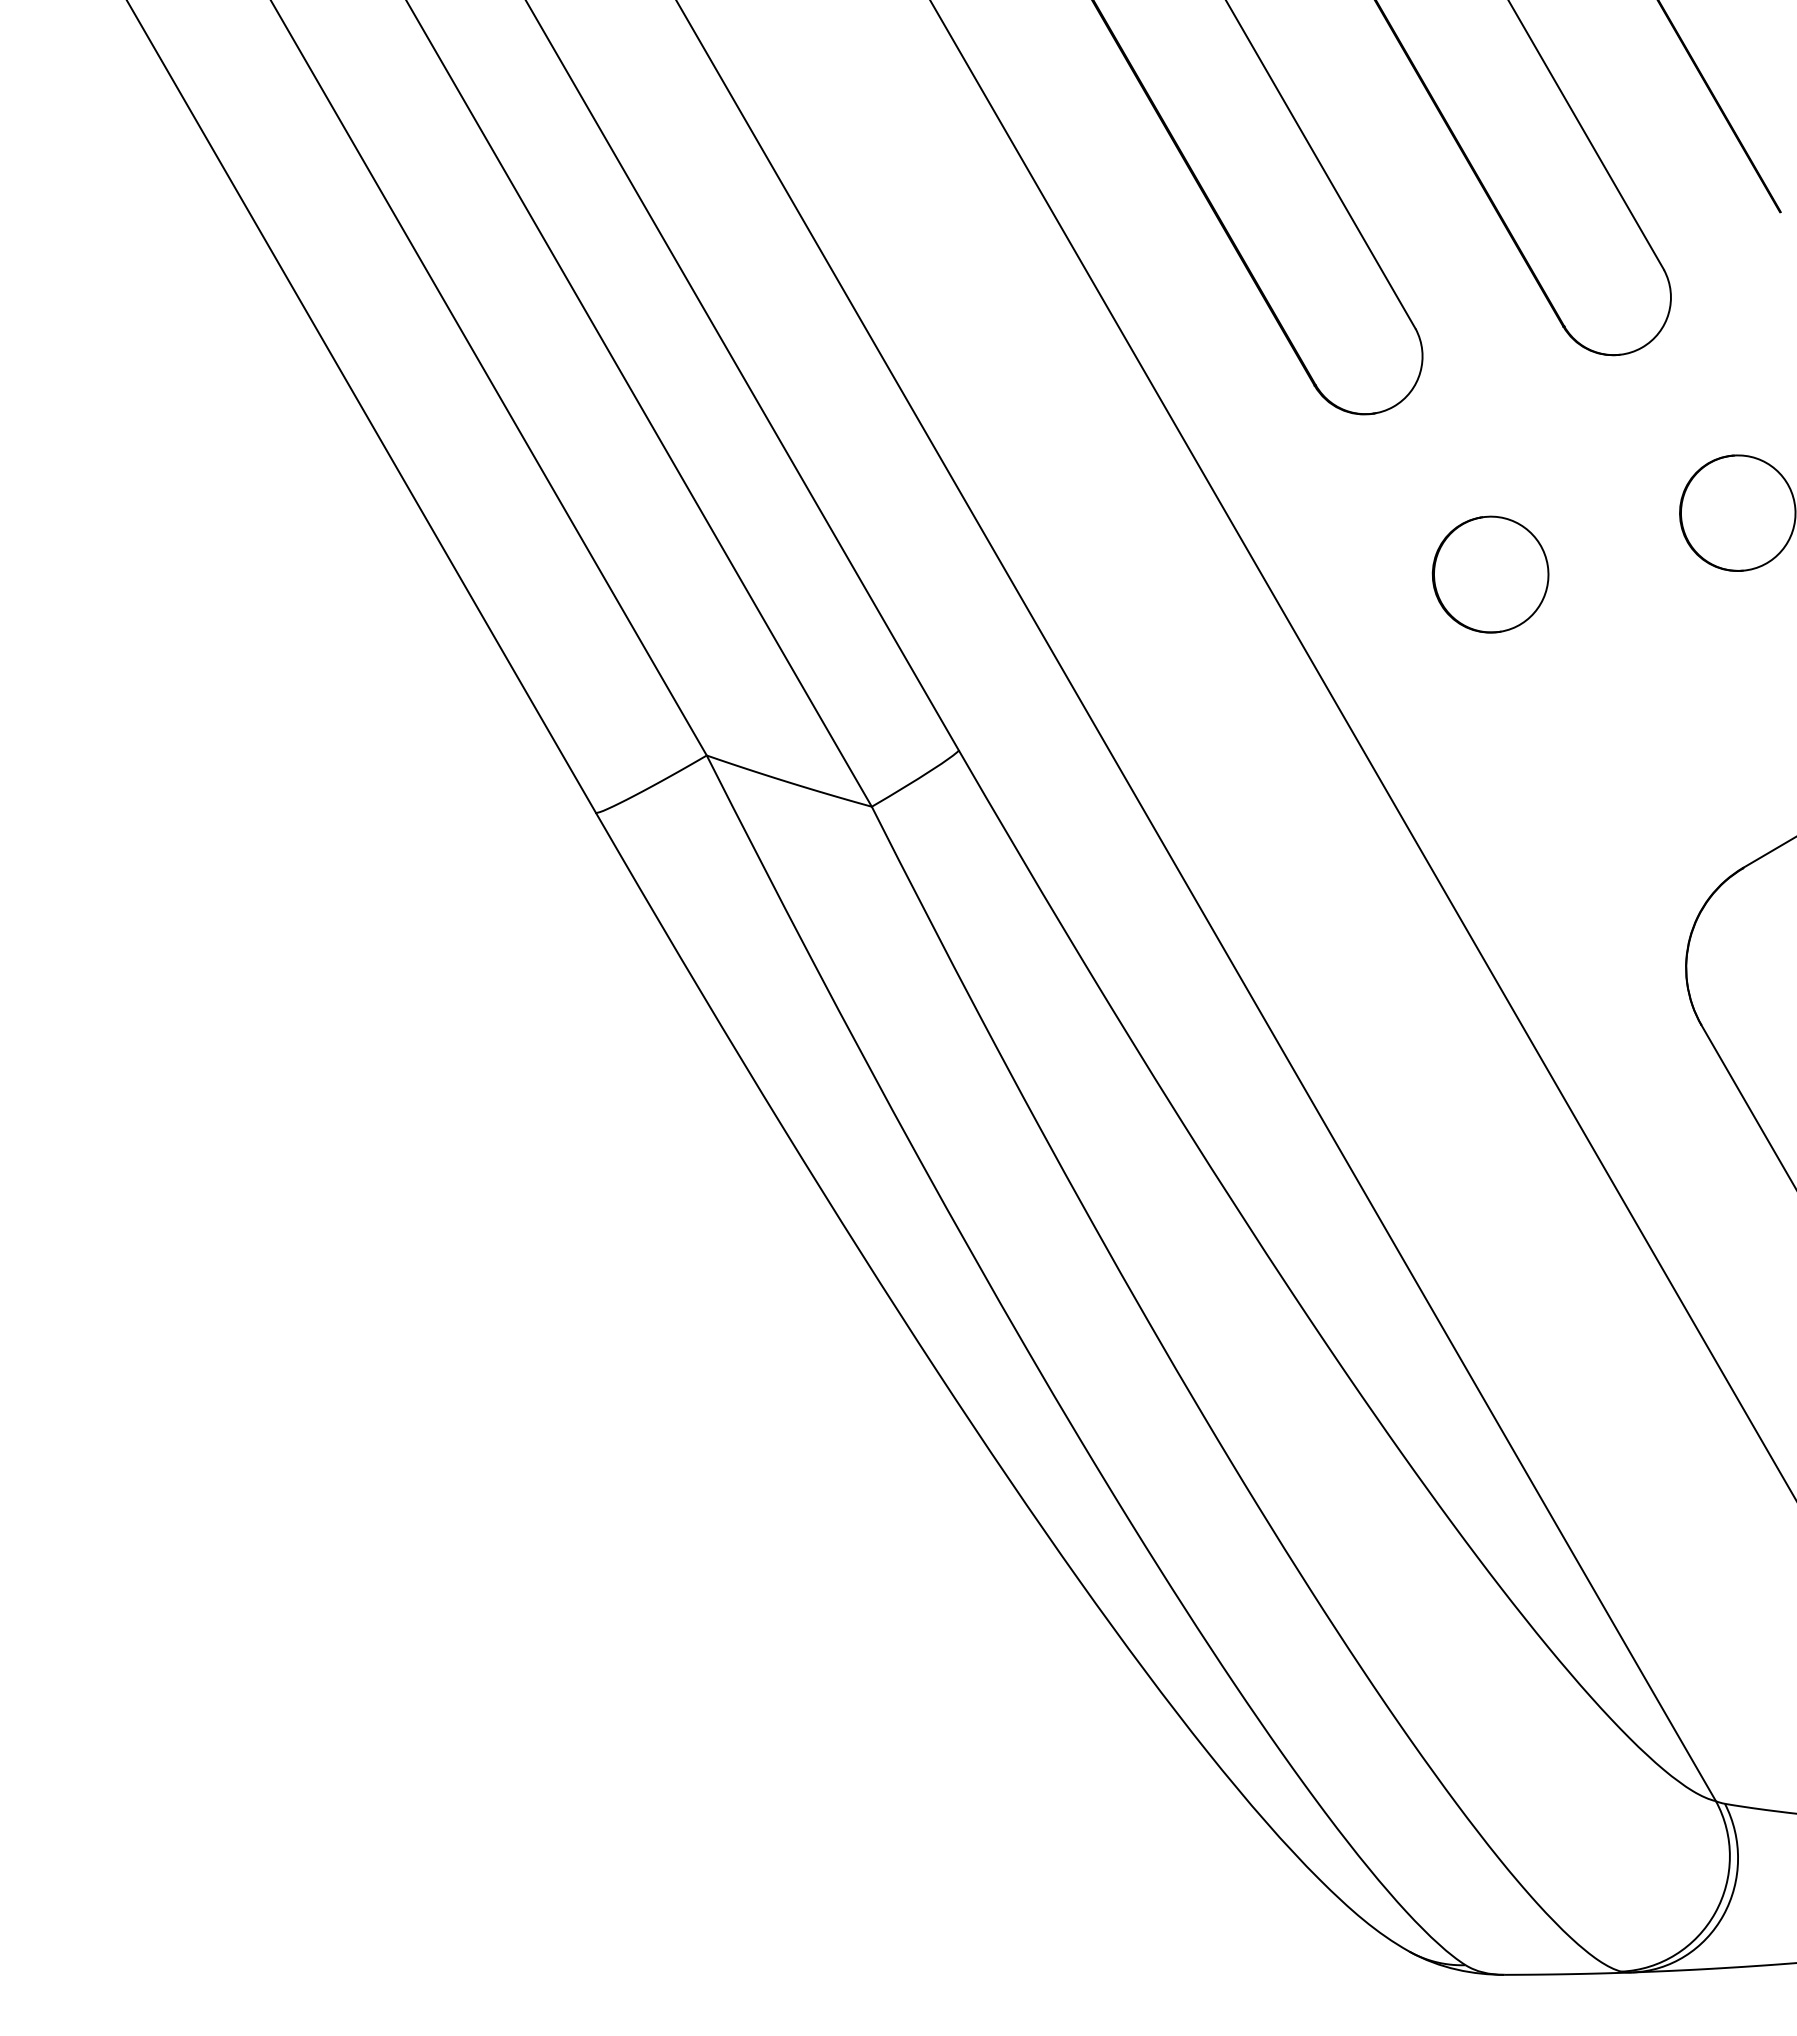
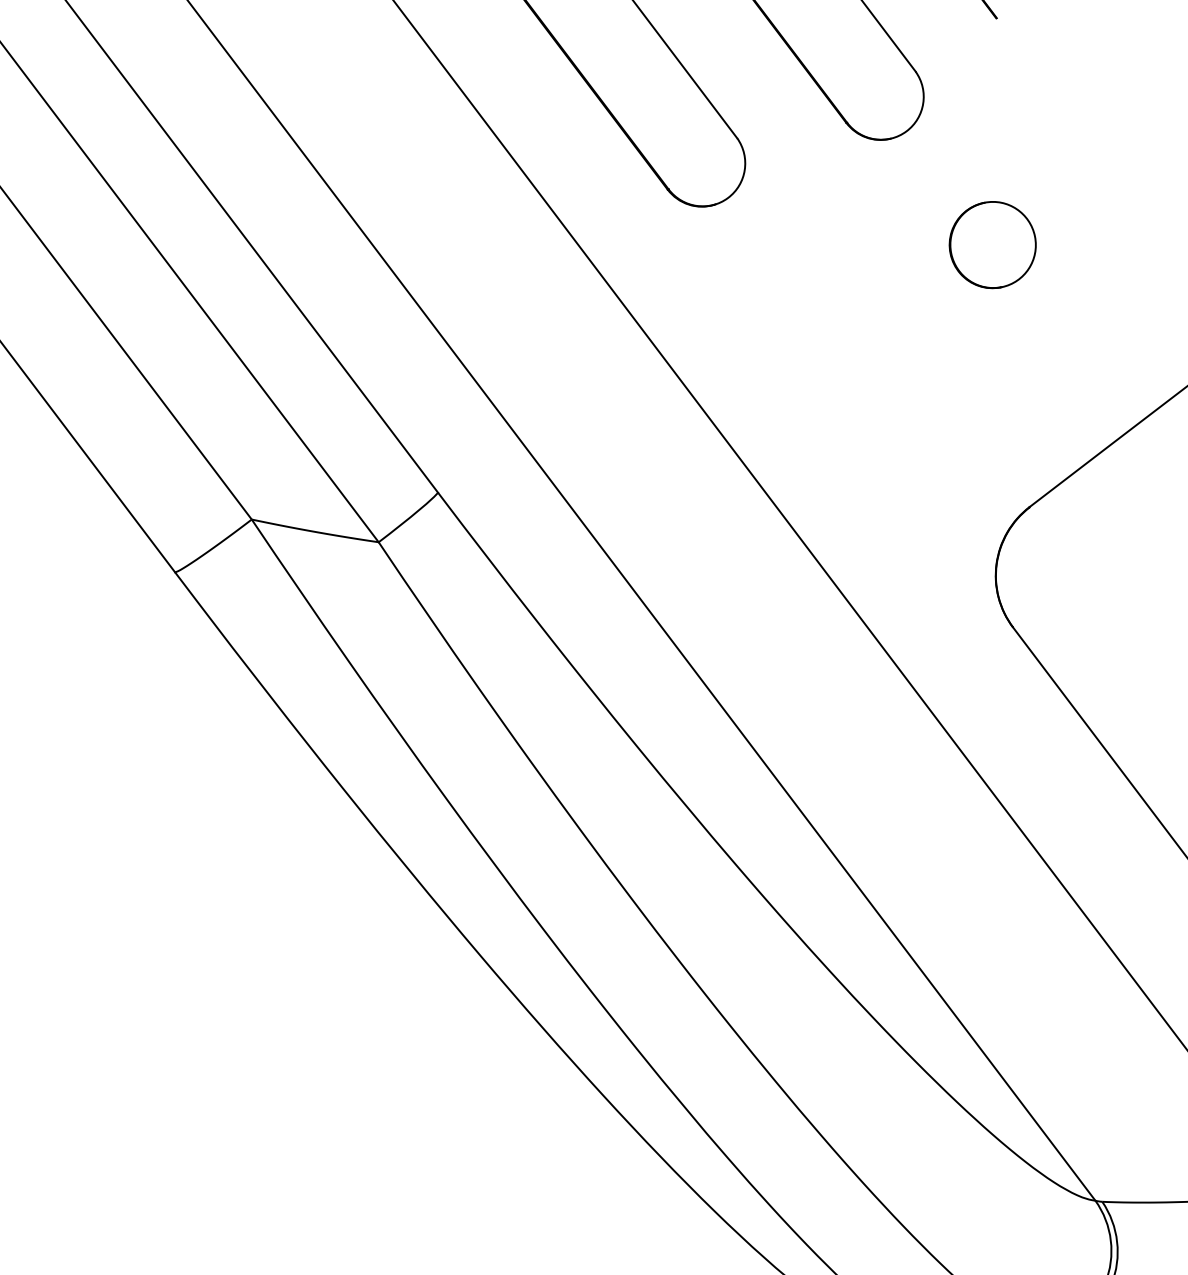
part: (1490, 574) -> (815, 313), removed

